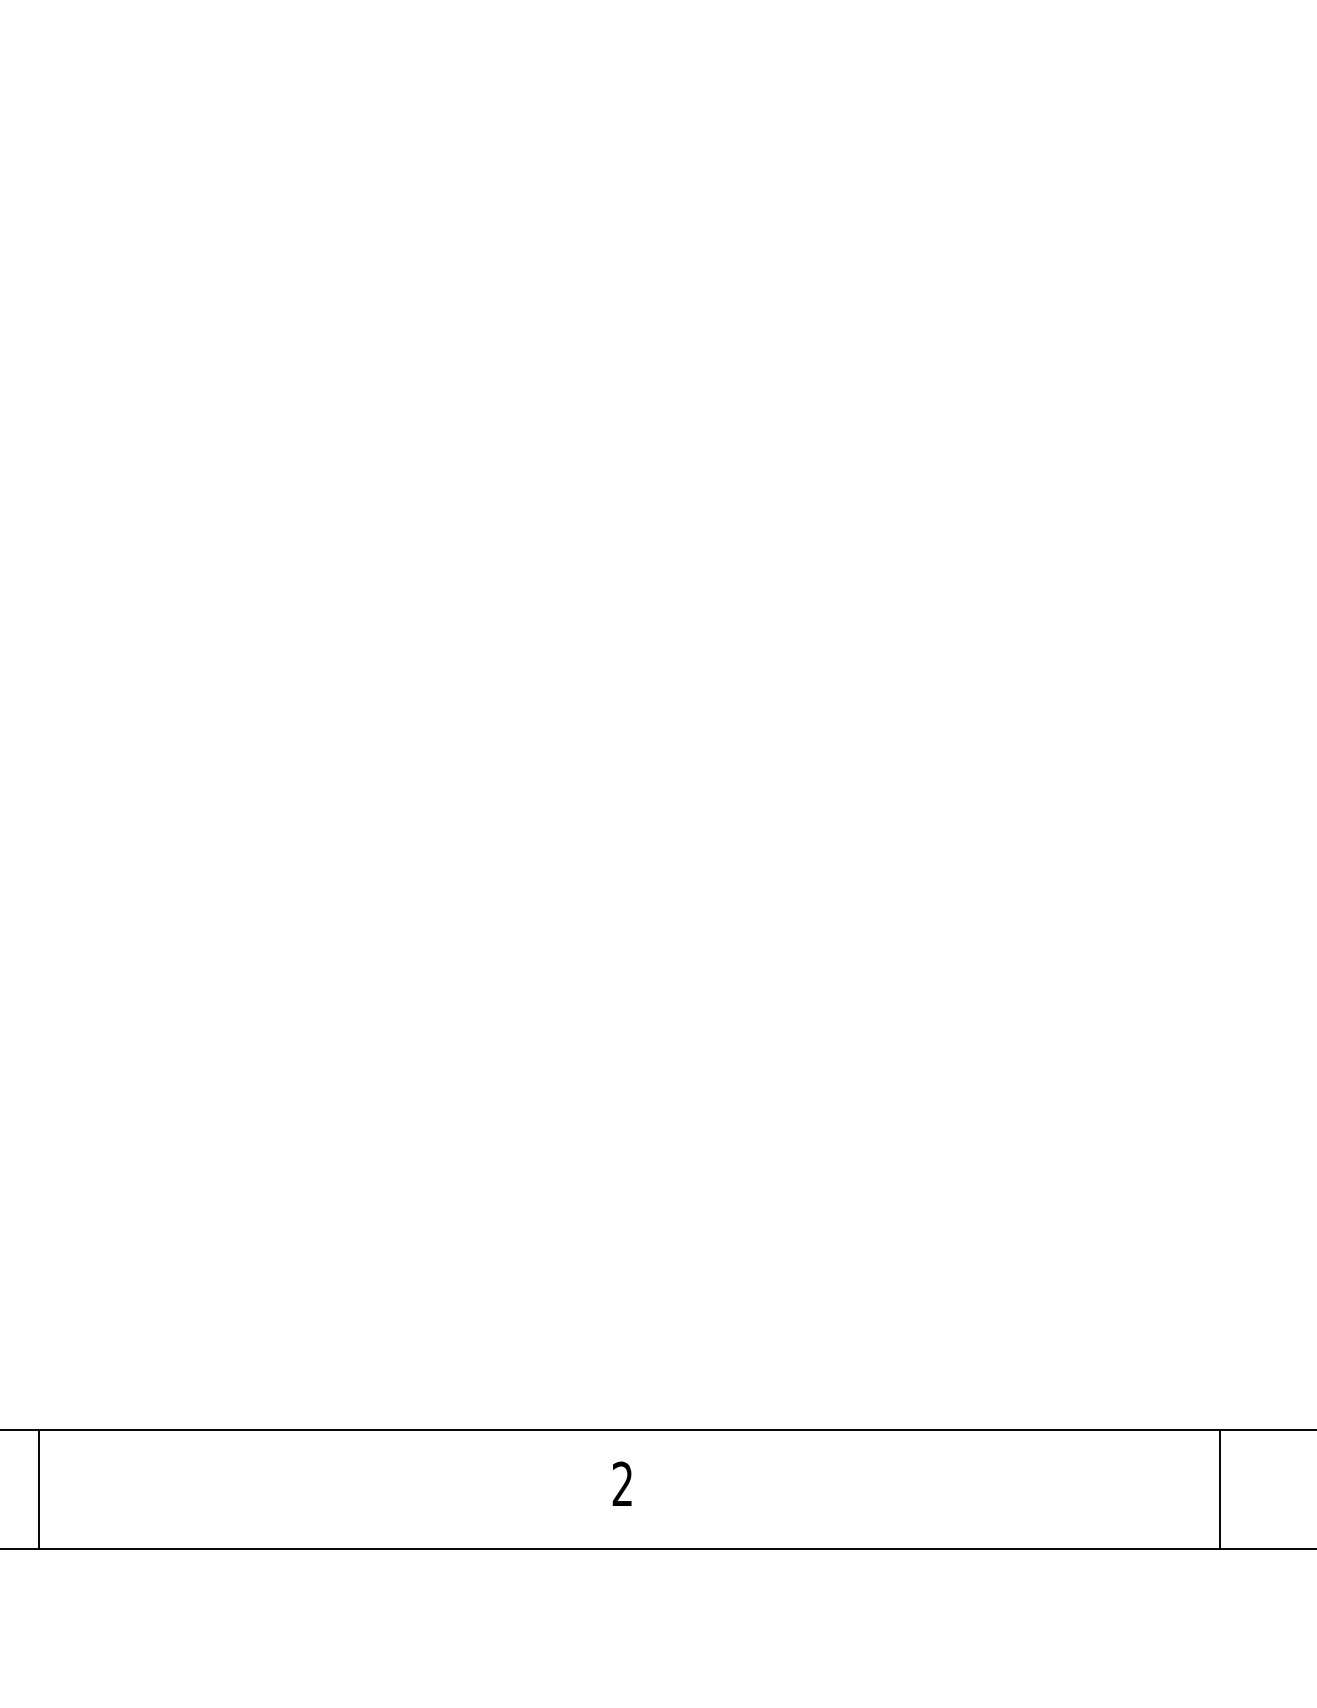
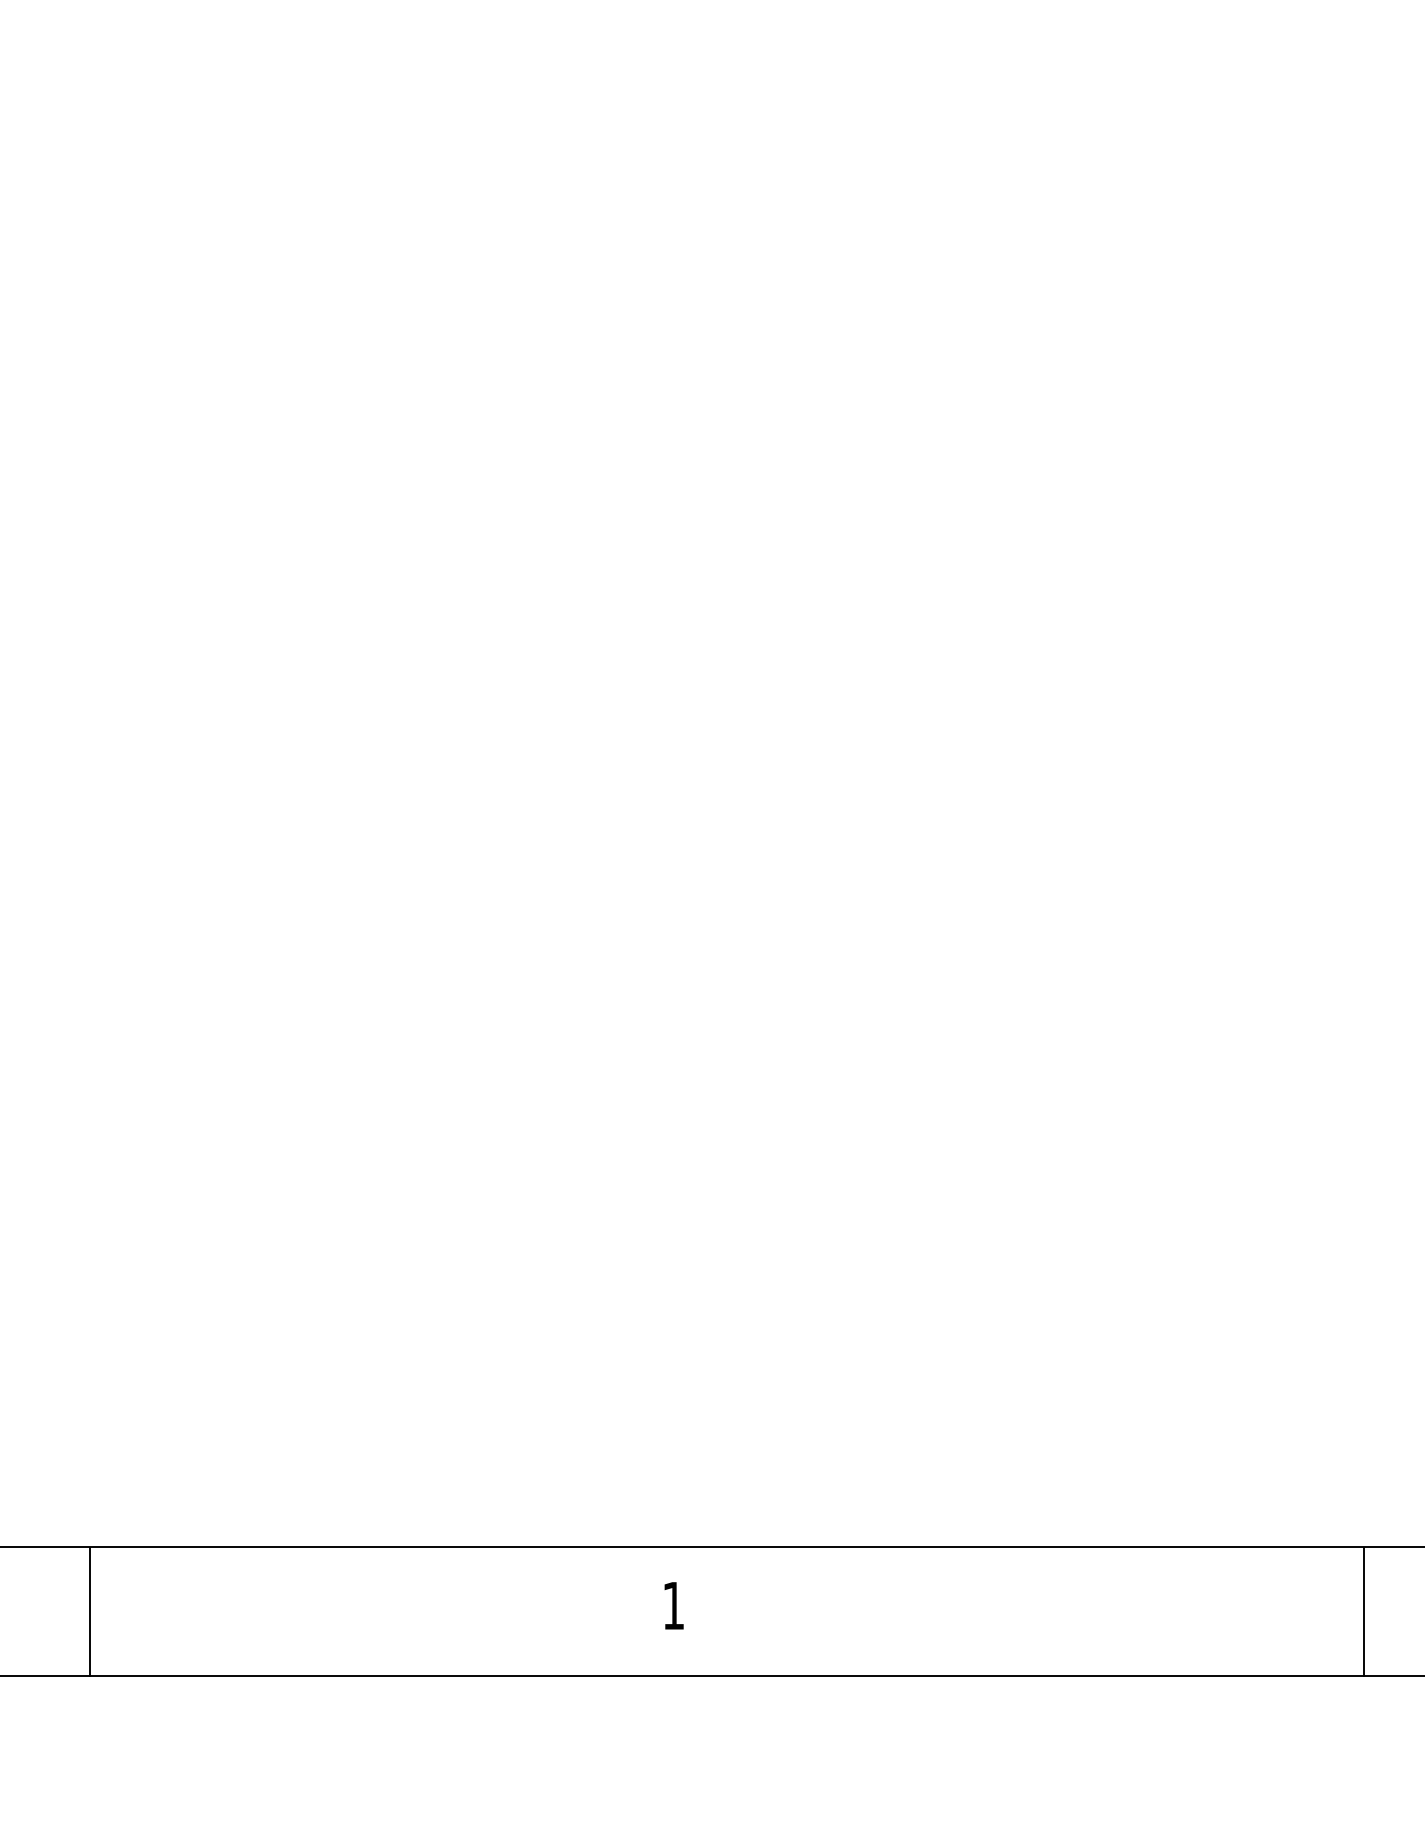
text: (622, 1483) -> (673, 1605), 2 -> 1
line: (38, 1490) -> (89, 1612), moved
line: (1220, 1490) -> (1364, 1612), moved

